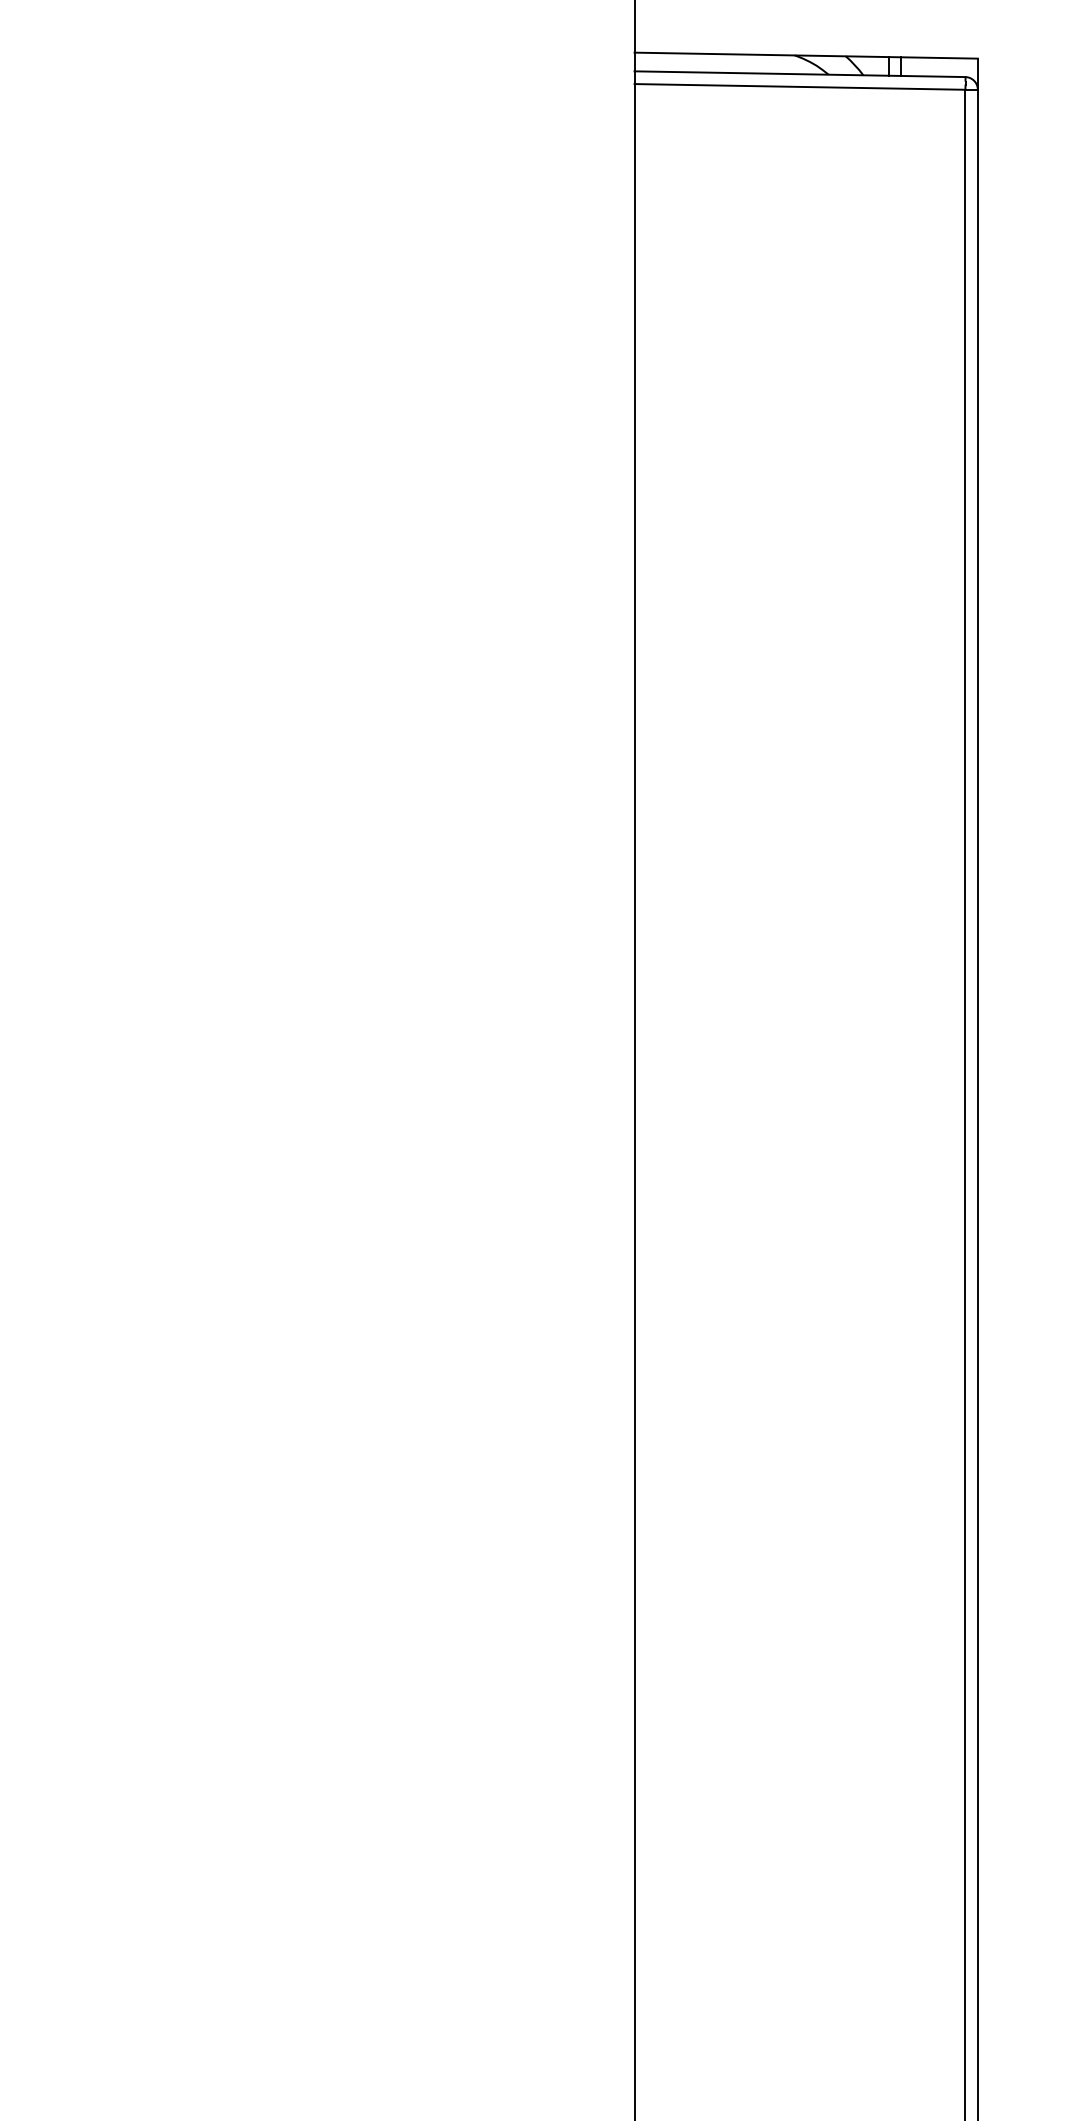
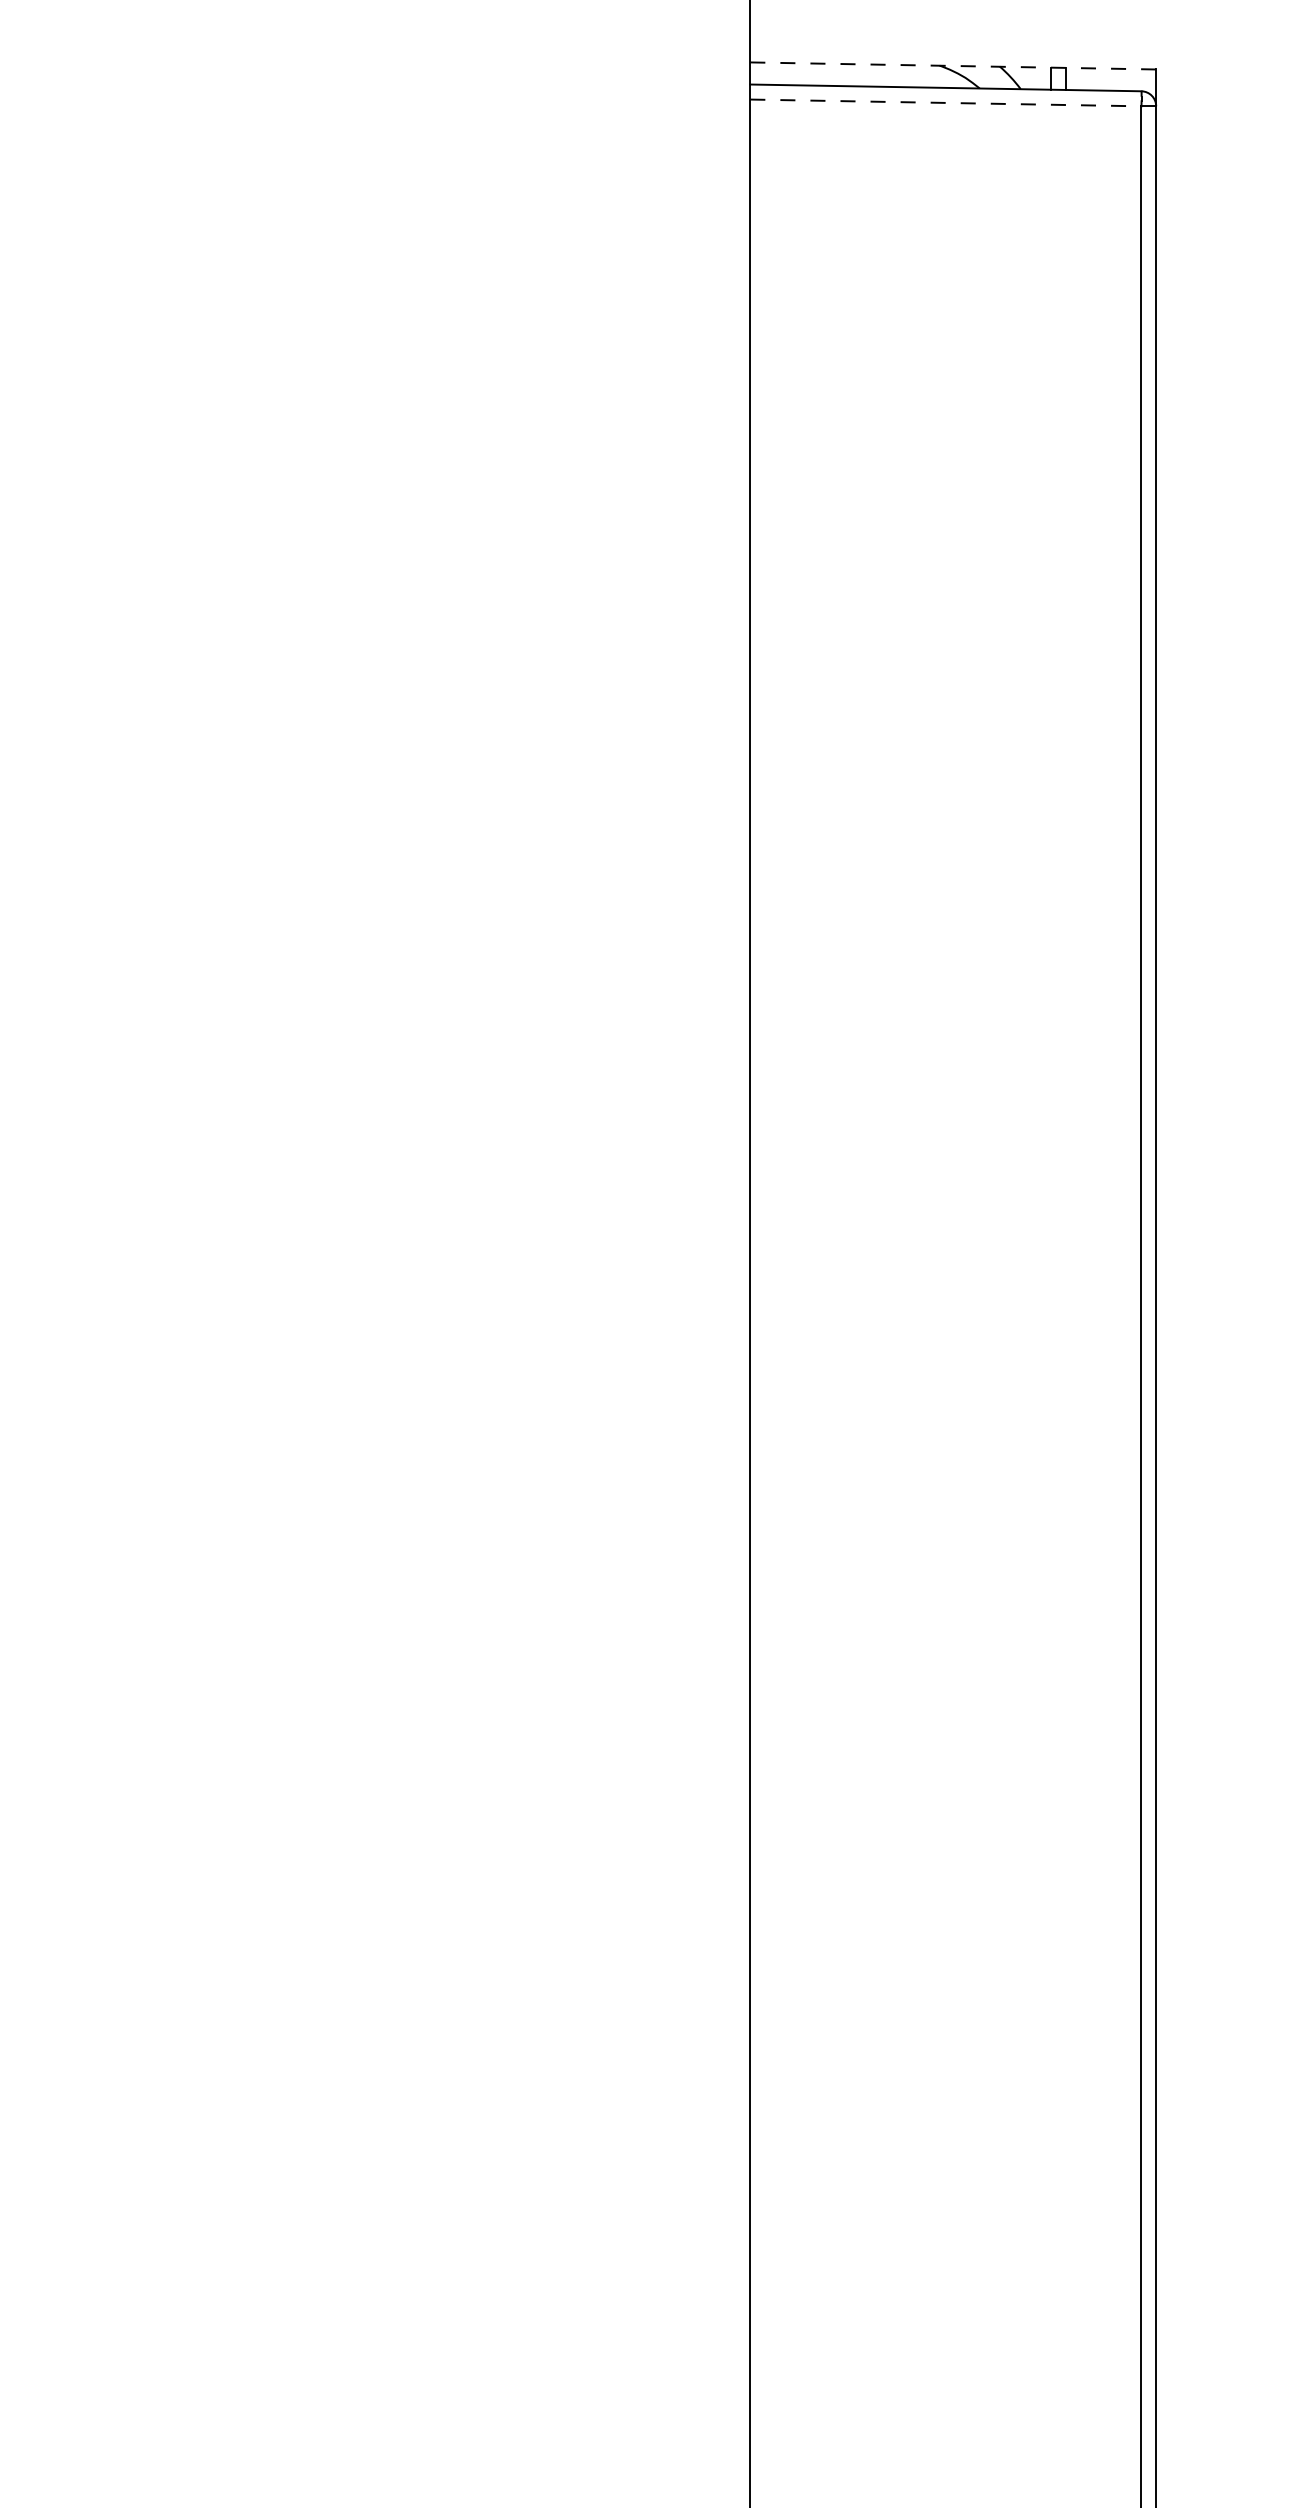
line: (806, 55) -> (953, 65), solid -> dashed
line: (800, 86) -> (946, 102), solid -> dashed

